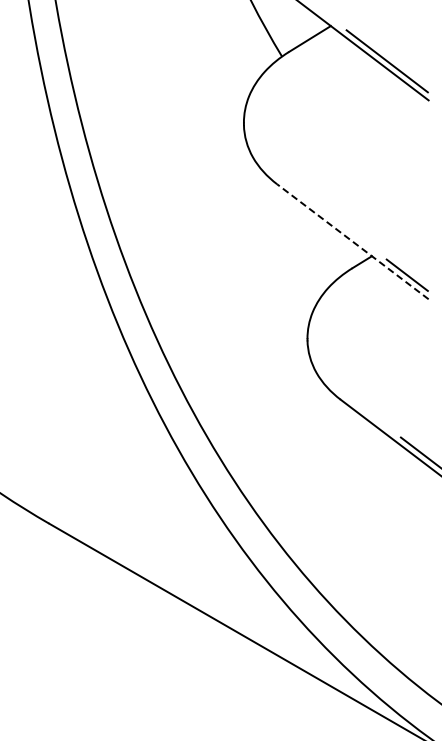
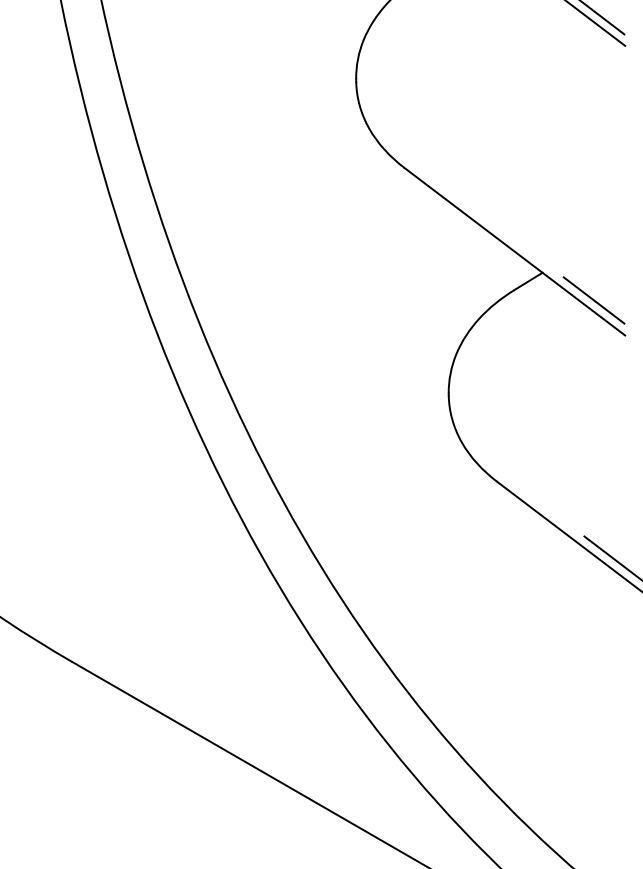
line: (352, 241) -> (514, 251), dashed -> solid

